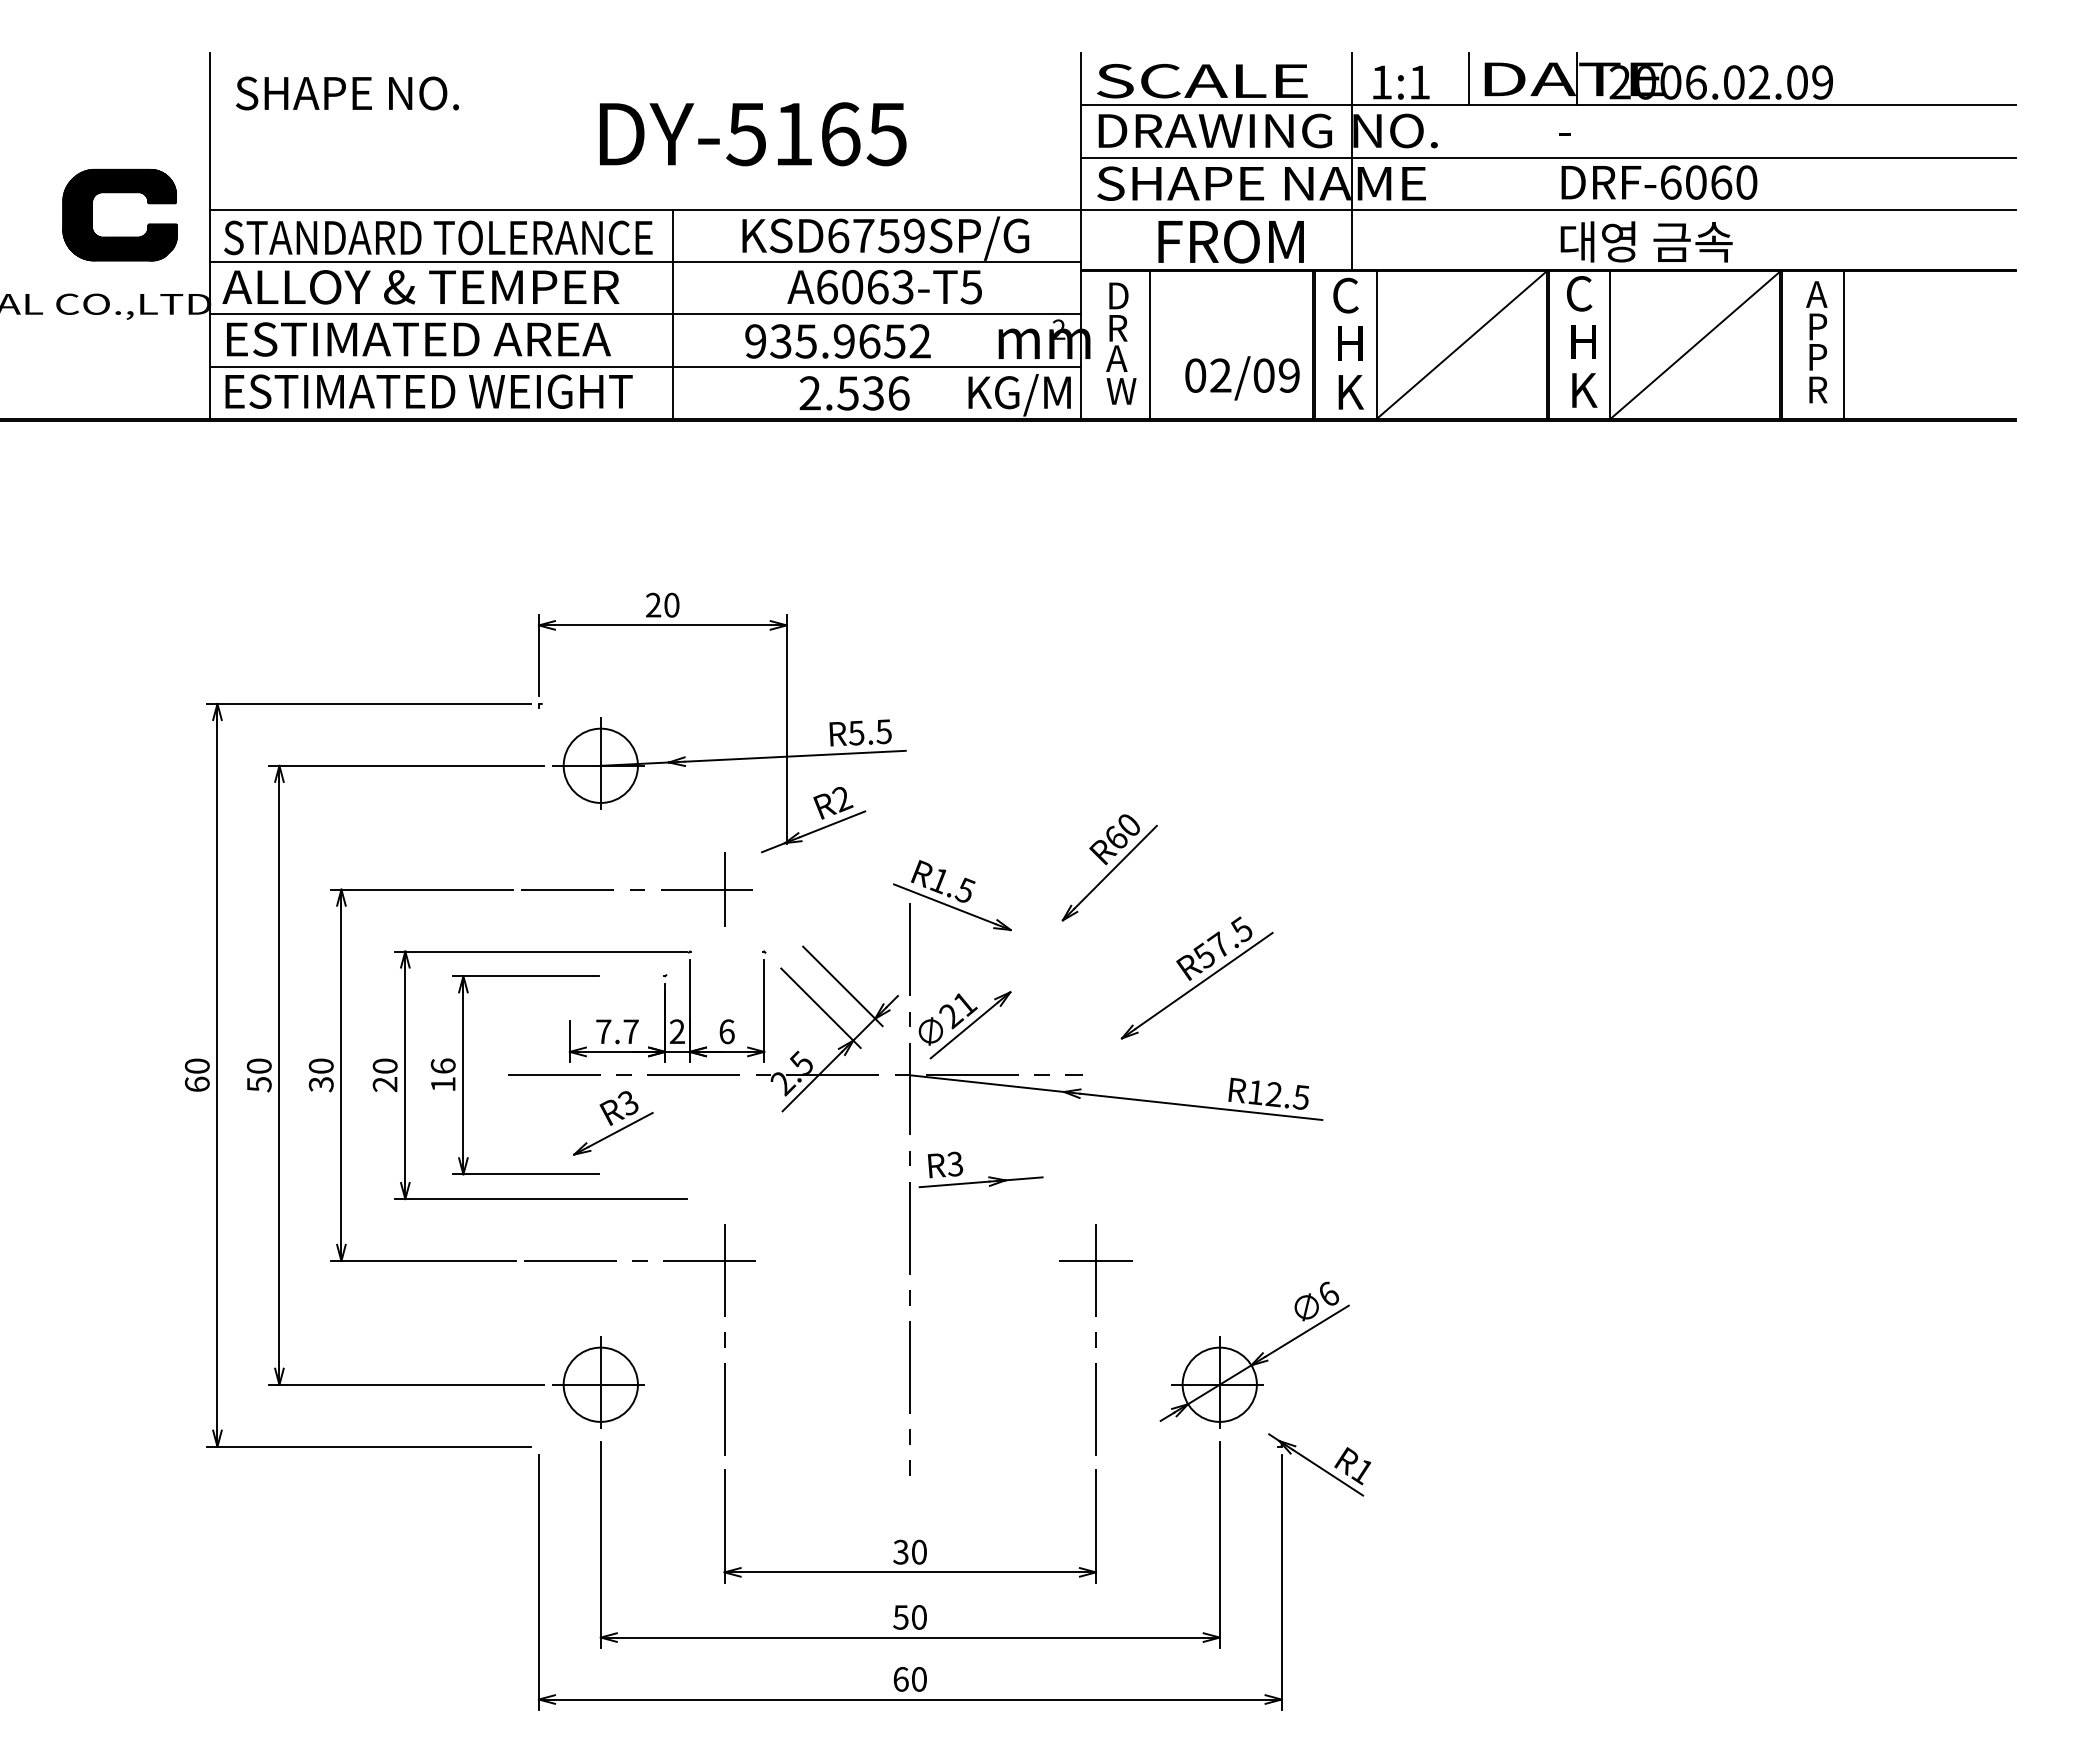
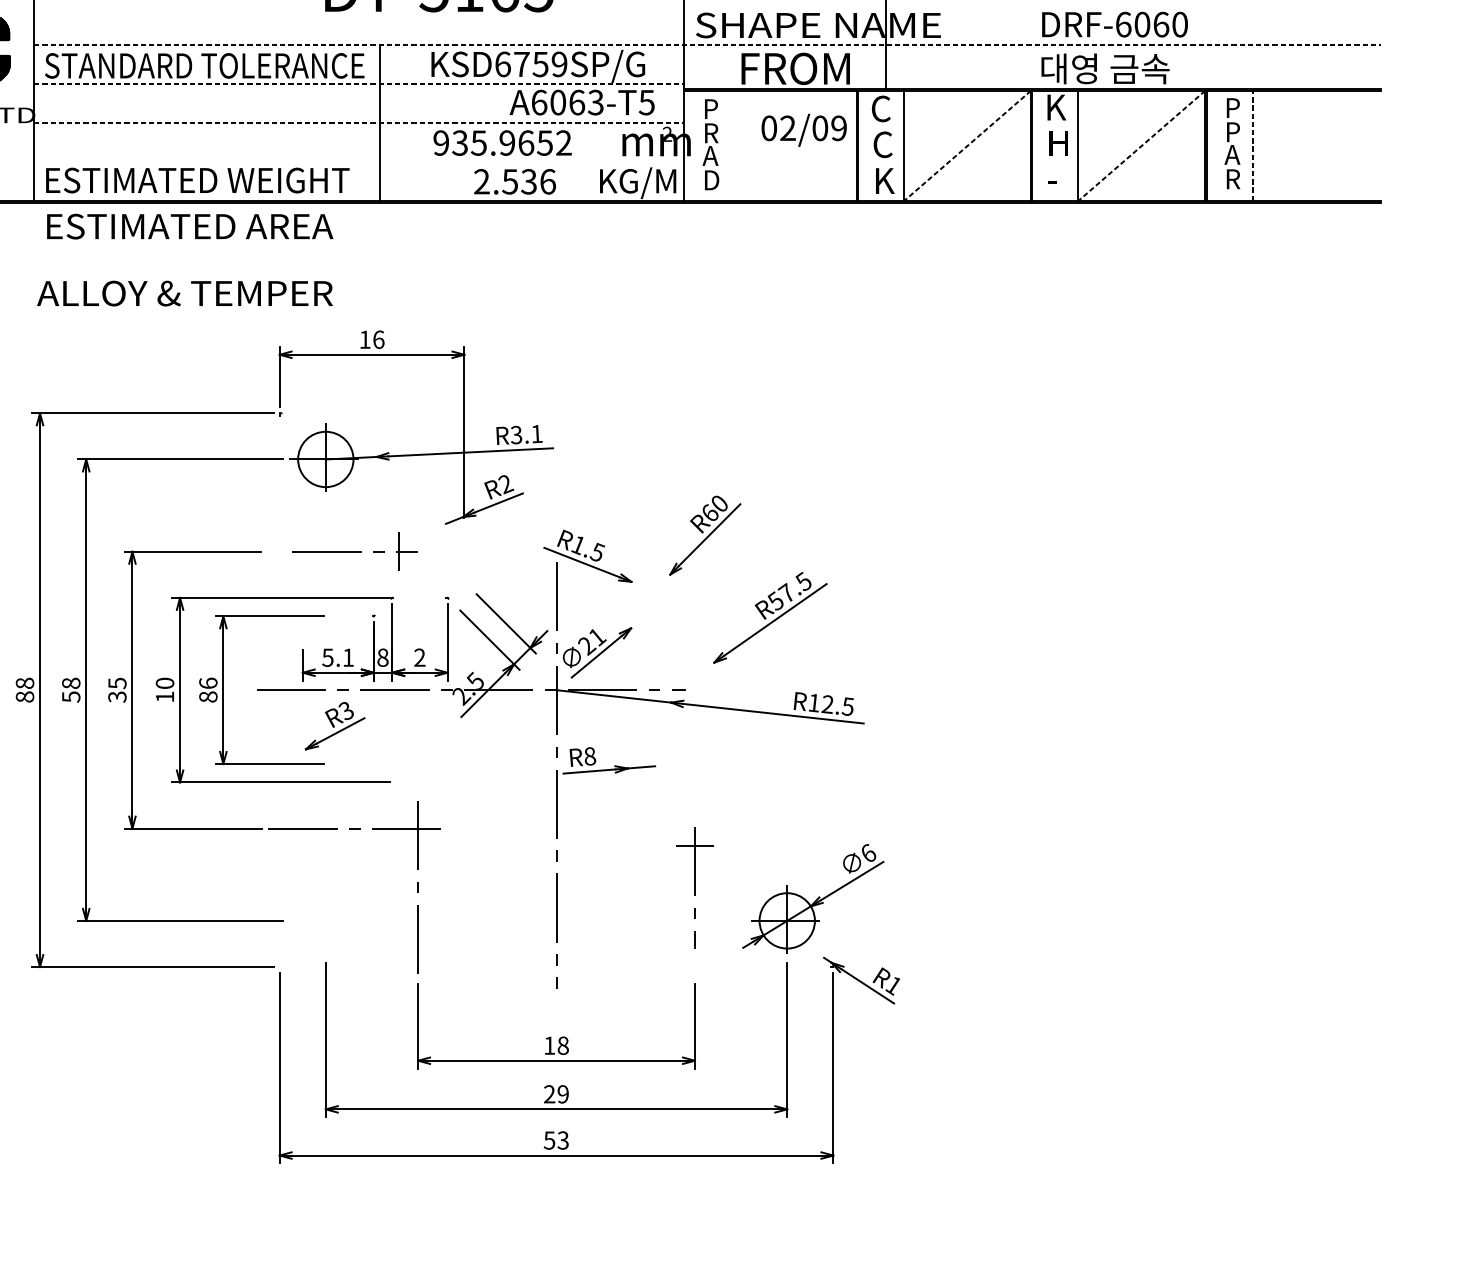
line: (1548, 157) -> (1032, 5), removed
line: (1113, 209) -> (708, 44), solid -> dashed
line: (645, 262) -> (359, 84), solid -> dashed
text: (420, 287) -> (184, 293), moved
text: (884, 287) -> (582, 102), moved
text: (1580, 293) -> (1056, 107), C -> K
text: (1816, 294) -> (1232, 108), A -> P
text: (1120, 295) -> (713, 108), D -> P
line: (645, 314) -> (359, 123), solid -> dashed
text: (418, 339) -> (189, 226), moved
text: (1348, 343) -> (883, 144), H -> C
line: (1149, 345) -> (734, 146), removed
line: (1461, 345) -> (967, 146), solid -> dashed
line: (1695, 345) -> (1141, 146), solid -> dashed
line: (1844, 345) -> (1252, 146), solid -> dashed
text: (1816, 357) -> (1232, 155), P -> A
line: (645, 366) -> (359, 161), removed
text: (1242, 378) -> (804, 130), moved
text: (1583, 390) -> (1058, 179), K -> -
text: (1121, 391) -> (713, 180), W -> D
text: (662, 604) -> (371, 339), 20 -> 16
text: (870, 731) -> (526, 433), R5.5 -> R3.1
part: (636, 889) -> (352, 551), size x0.7
text: (616, 1031) -> (337, 657), 7.7 -> 5.1
text: (677, 1031) -> (382, 657), 2 -> 8
text: (726, 1031) -> (419, 657), 6 -> 2
text: (259, 1065) -> (71, 682), 50 -> 58
text: (320, 1066) -> (116, 683), 30 -> 35
text: (196, 1074) -> (24, 689), 60 -> 88
text: (442, 1083) -> (207, 696), 16 -> 86
text: (384, 1084) -> (164, 697), 20 -> 10
text: (955, 1163) -> (590, 755), R3 -> R8
part: (1095, 1339) -> (694, 887), size x0.7
part: (598, 1382) -> (324, 919), removed
text: (909, 1551) -> (555, 1045), 30 -> 18
text: (909, 1617) -> (555, 1094), 50 -> 29
text: (909, 1679) -> (555, 1140), 60 -> 53

